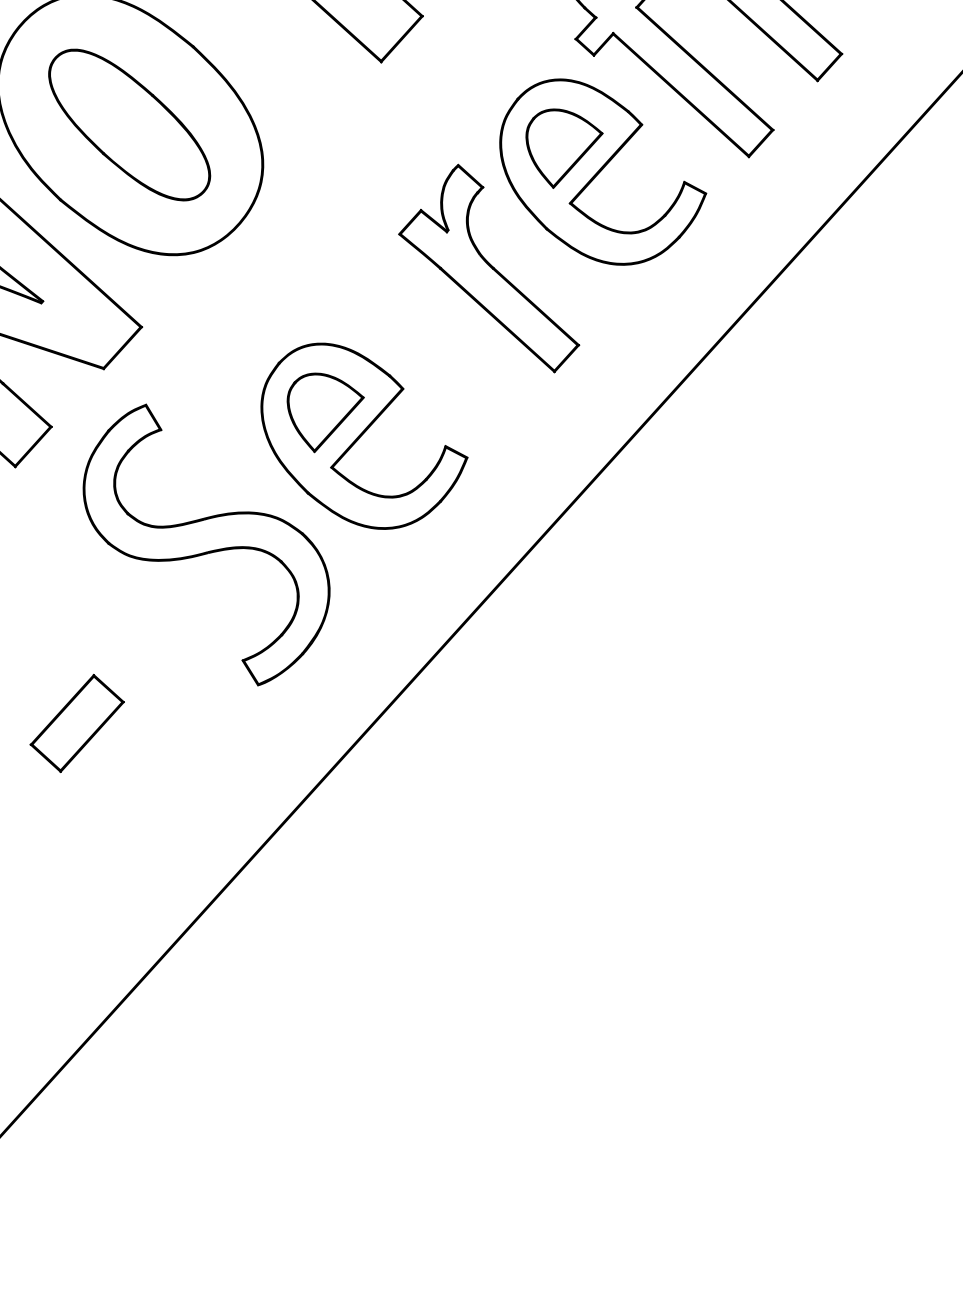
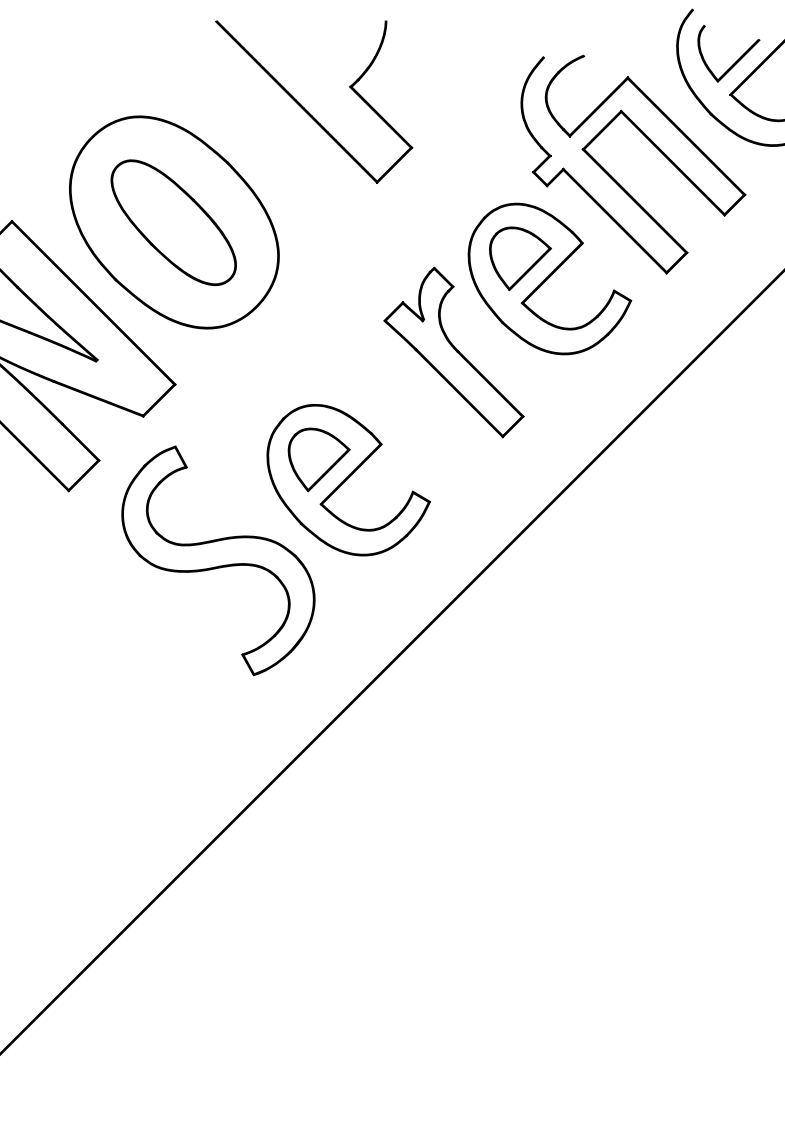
part: (76, 723) -> (107, 698), removed

